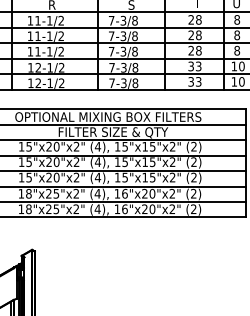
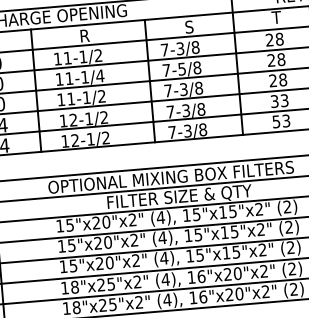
text: (61, 35) -> (100, 75), 11-1/2 -> 11-1/4
text: (123, 35) -> (182, 68), 7-3/8 -> 7-5/8
text: (190, 81) -> (275, 121), 33 -> 53

